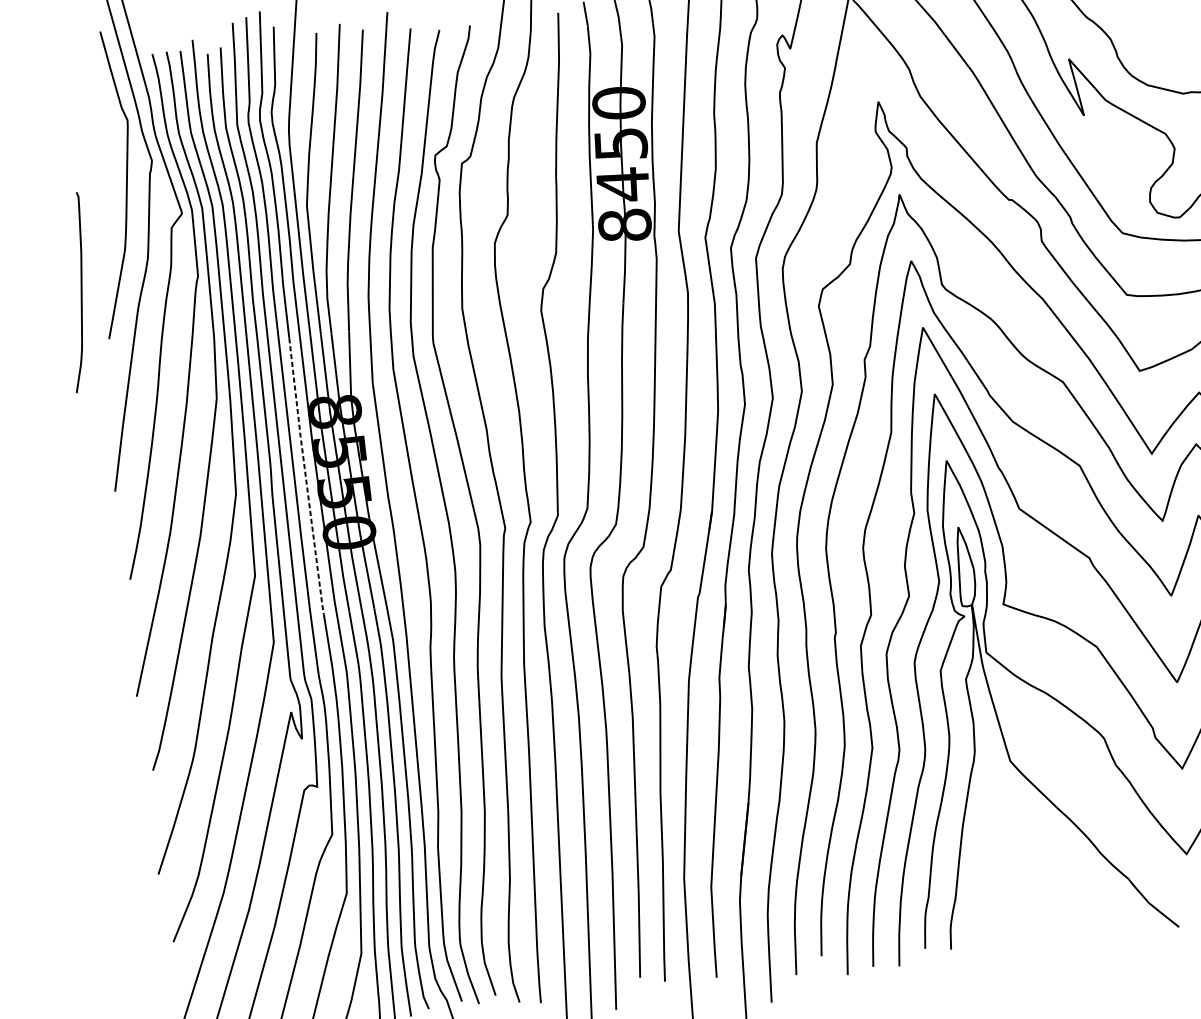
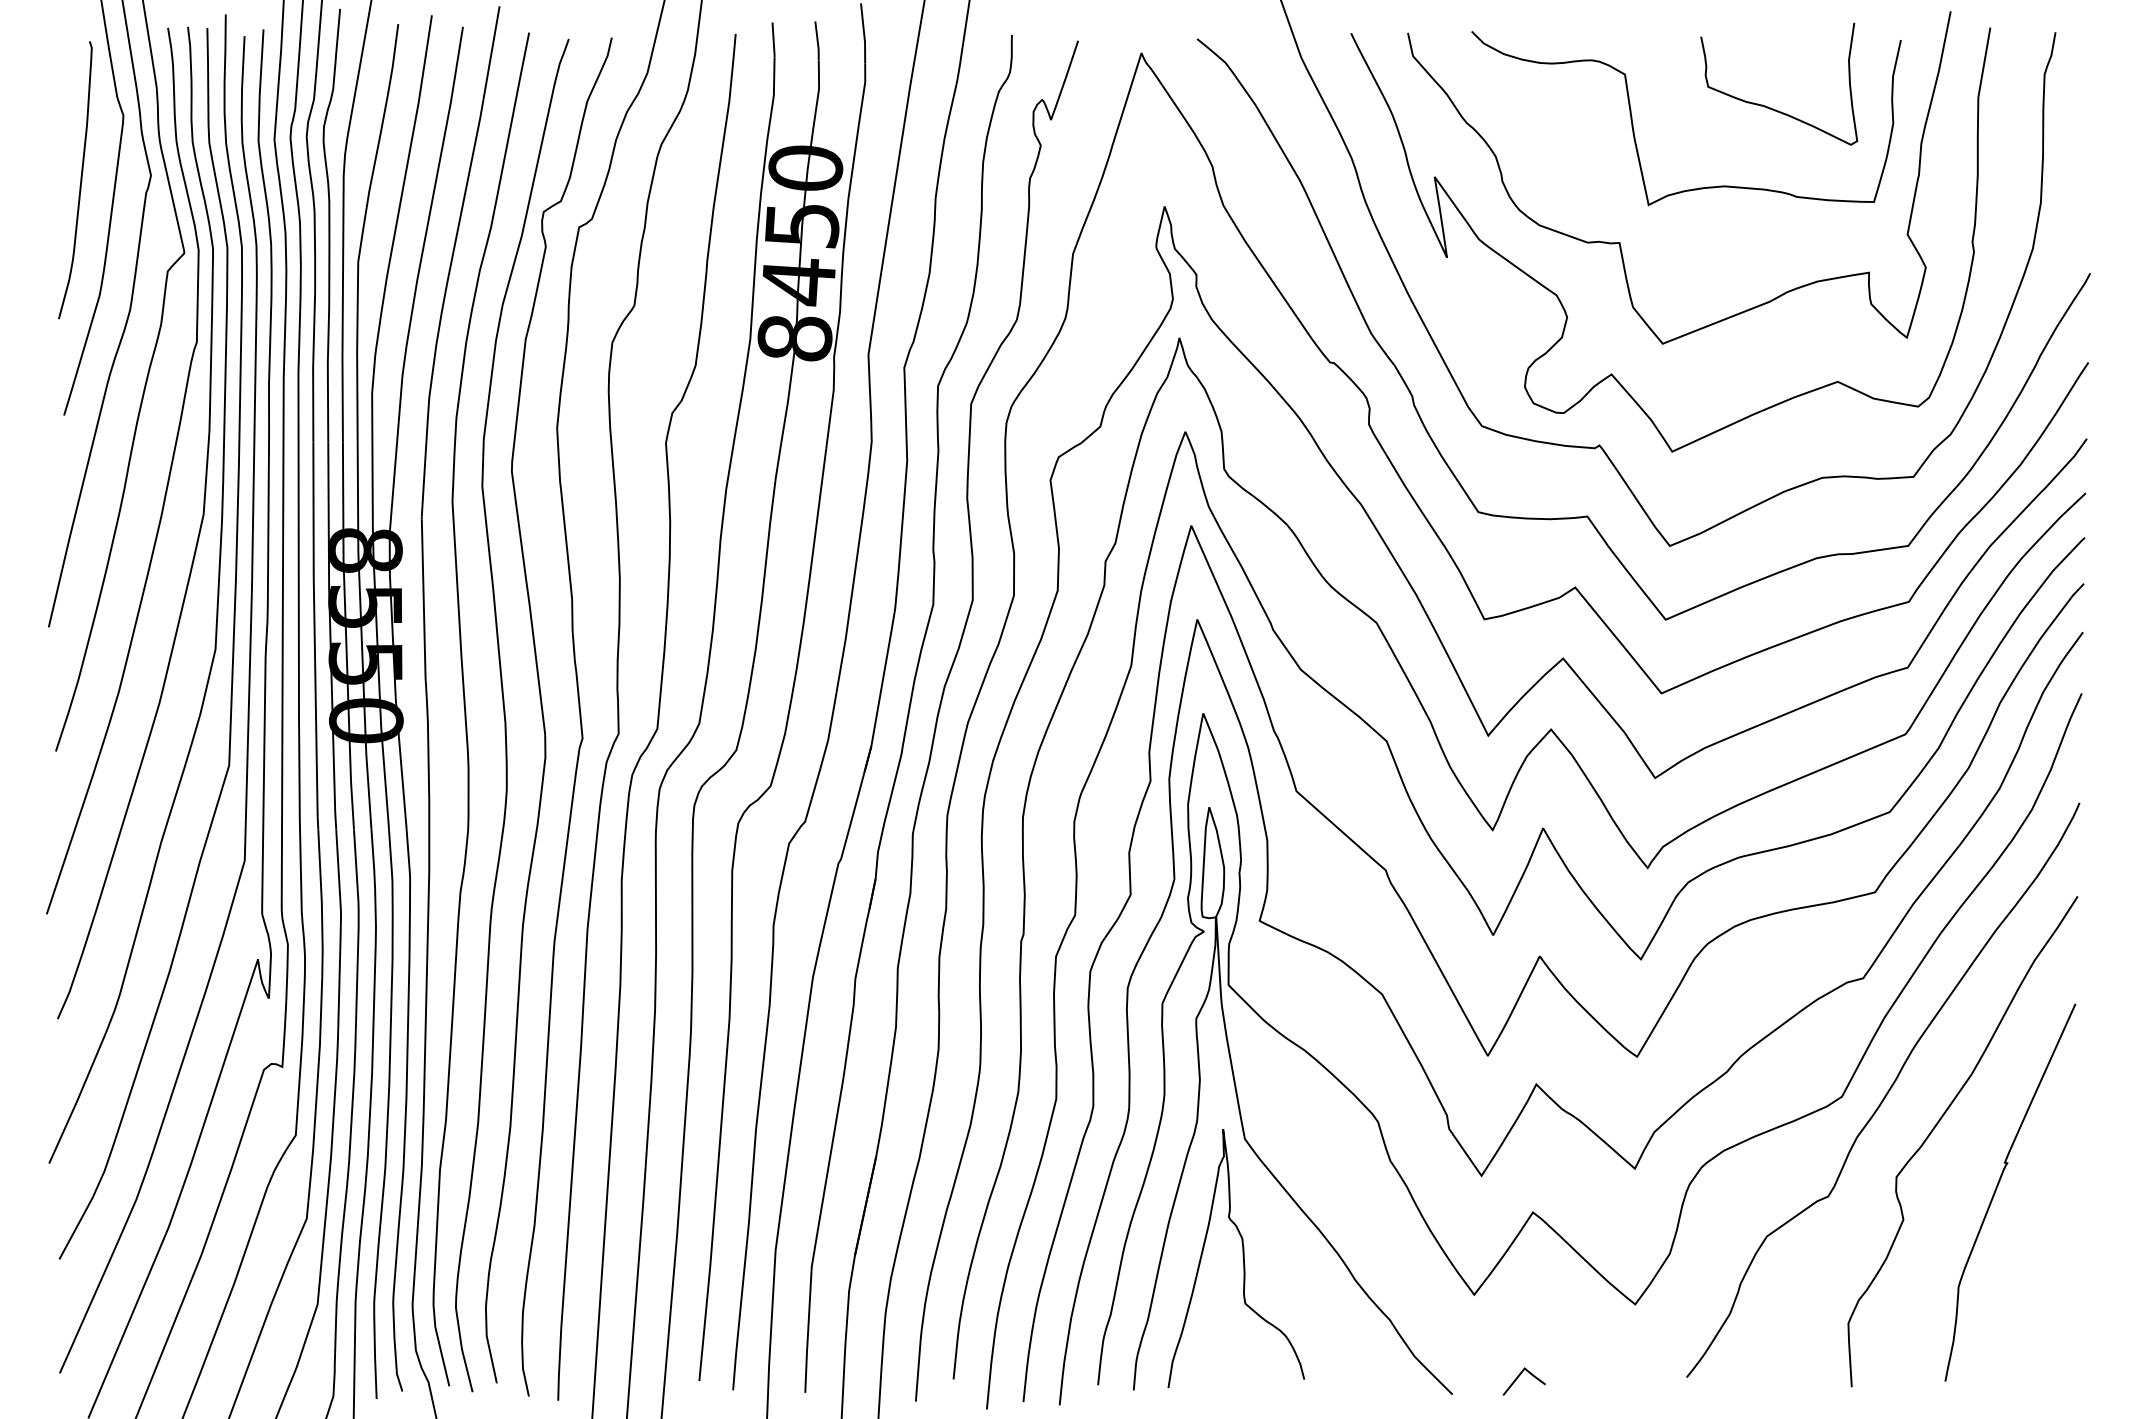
curve: (81, 292) -> (80, 180), moved
line: (305, 476) -> (314, 636), dashed -> solid
curve: (1018, 845) -> (1242, 1256), added

